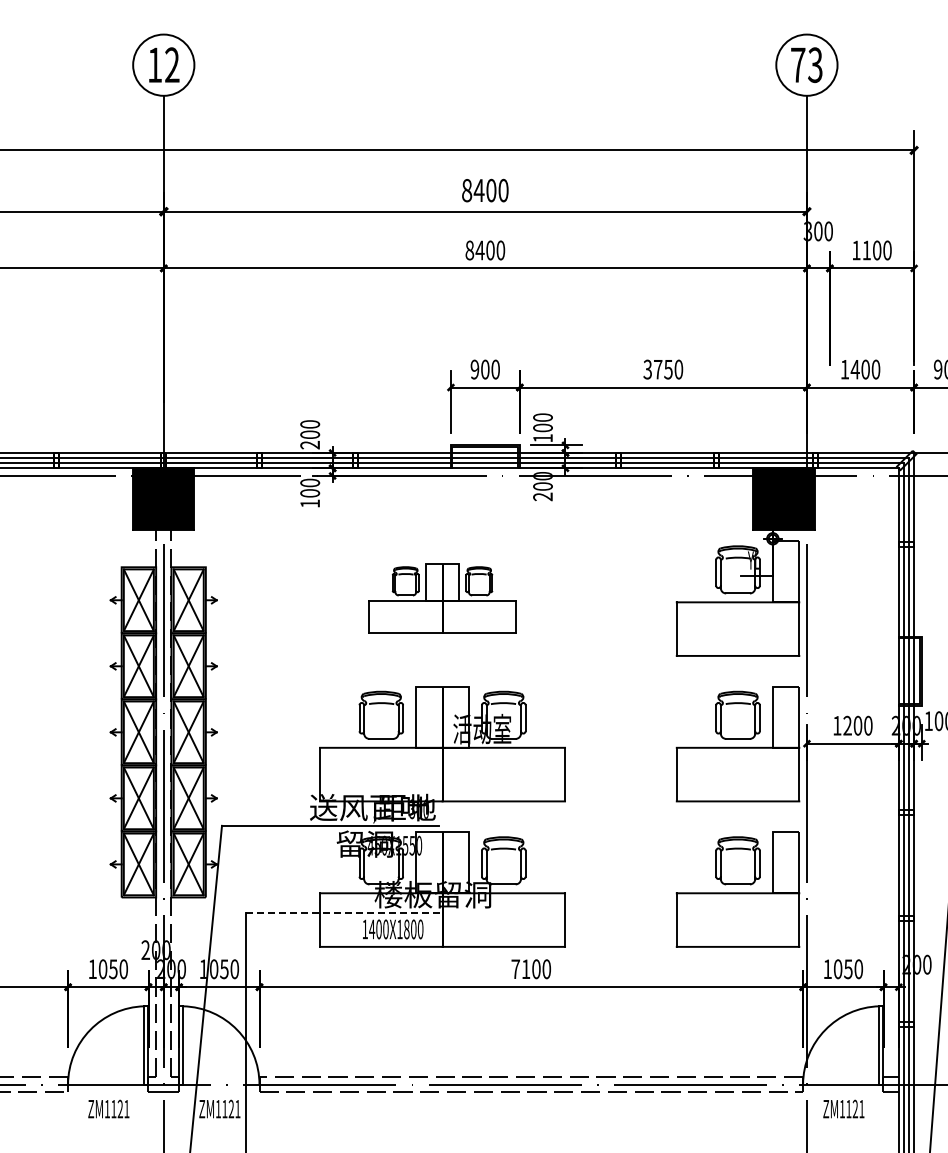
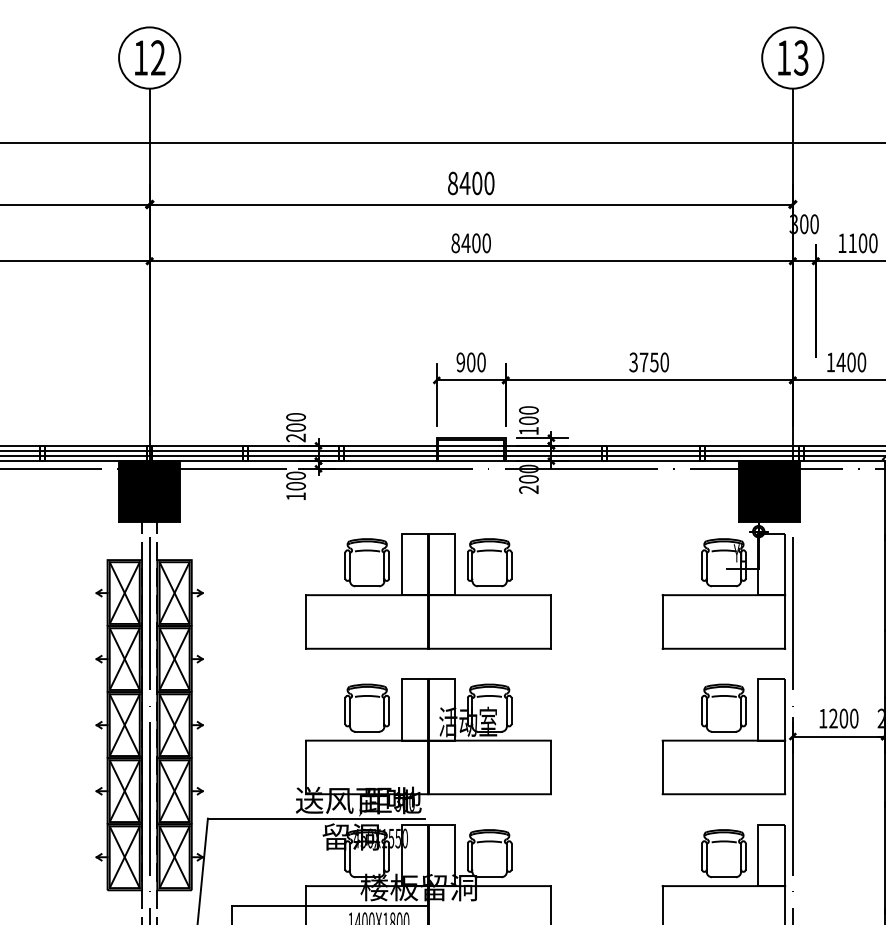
text: (798, 64) -> (784, 57), 73 -> 13
part: (442, 598) -> (428, 591), size x1.67
line: (343, 912) -> (329, 905), dashed -> solid

